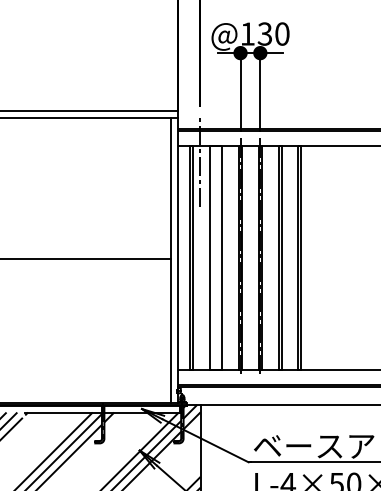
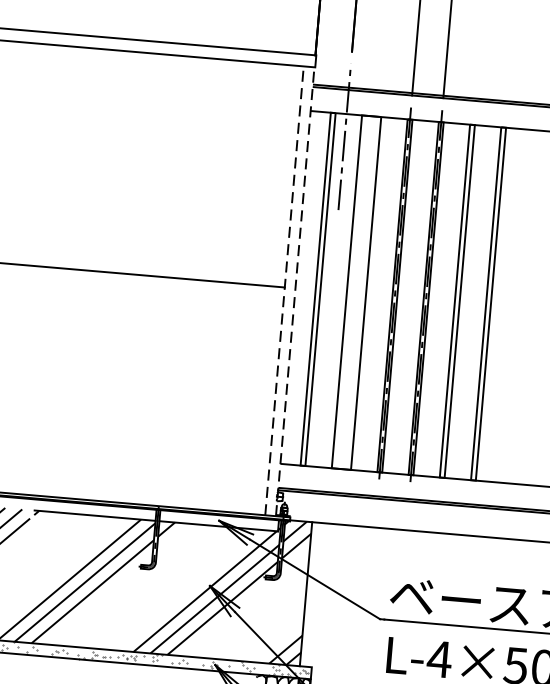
line: (170, 260) -> (284, 290), solid -> dashed
line: (177, 260) -> (295, 291), solid -> dashed

